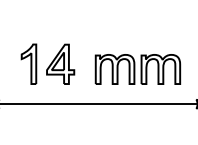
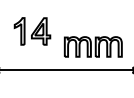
part: (47, 64) -> (32, 31), moved

